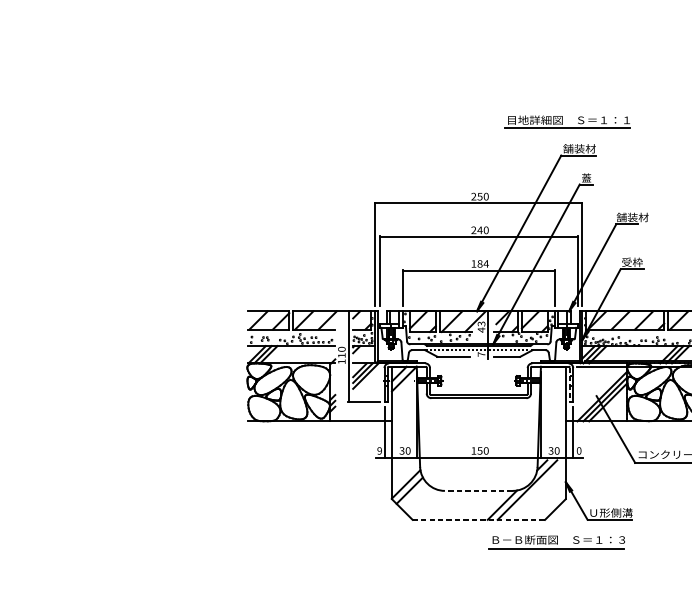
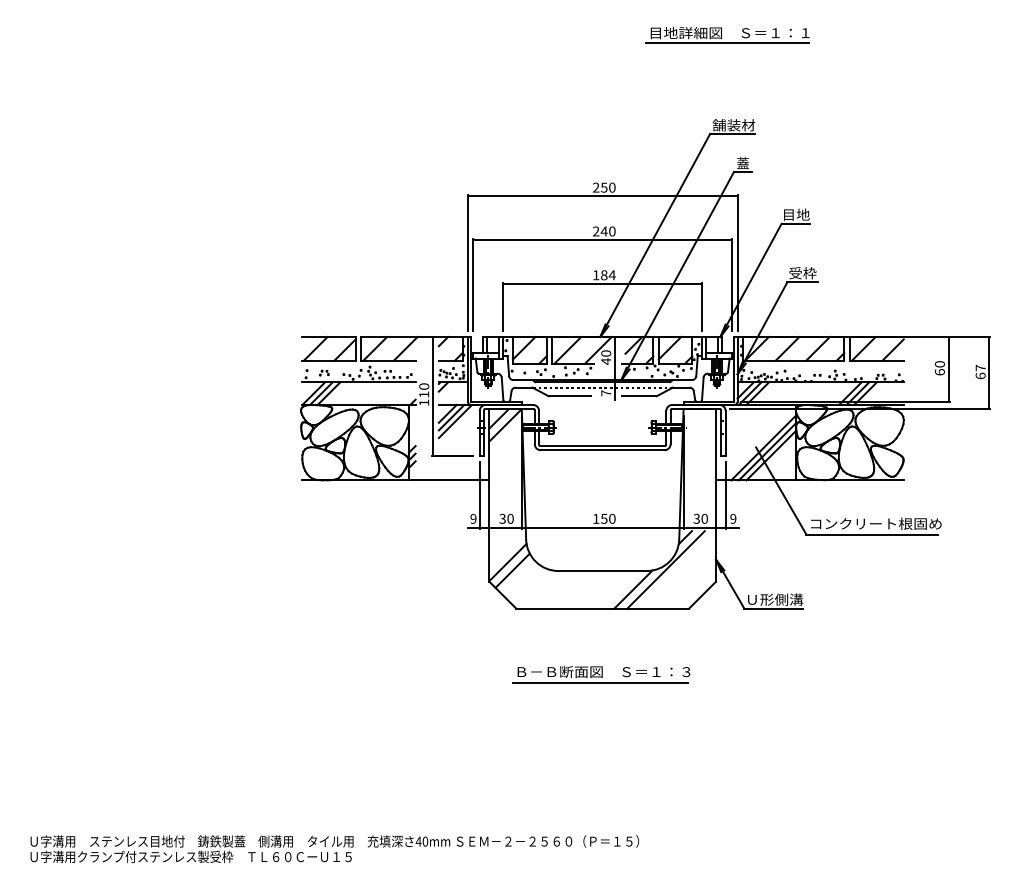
part: (566, 121) -> (727, 34), moved
text: (632, 217) -> (802, 214), 舗装材 -> 目地
text: (481, 323) -> (606, 353), 43 -> 40
line: (570, 384) -> (721, 432), dashed -> solid
text: (579, 450) -> (733, 518), 0 -> 9
line: (478, 491) -> (602, 571), dashed -> solid
line: (479, 519) -> (603, 608), dashed -> solid
part: (557, 541) -> (601, 674), moved

